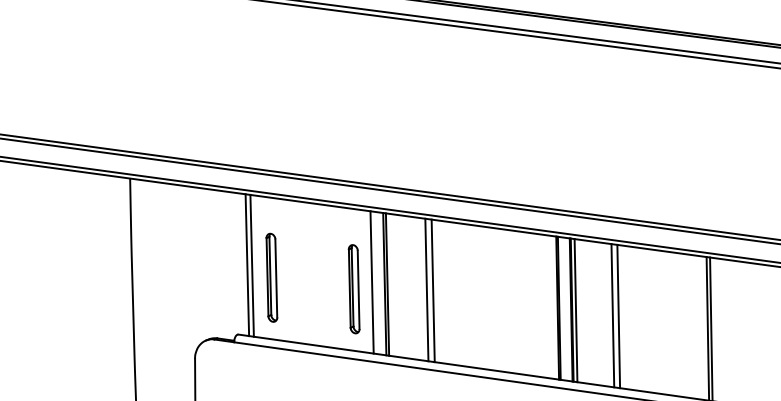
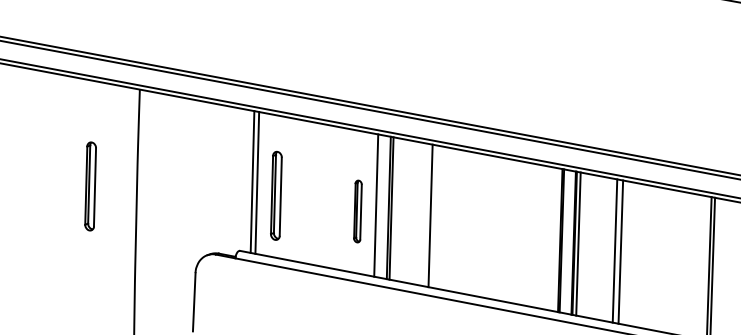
part: (85, 277) -> (90, 186), added
part: (353, 289) -> (357, 211), size x0.7
line: (432, 290) -> (436, 216), removed

